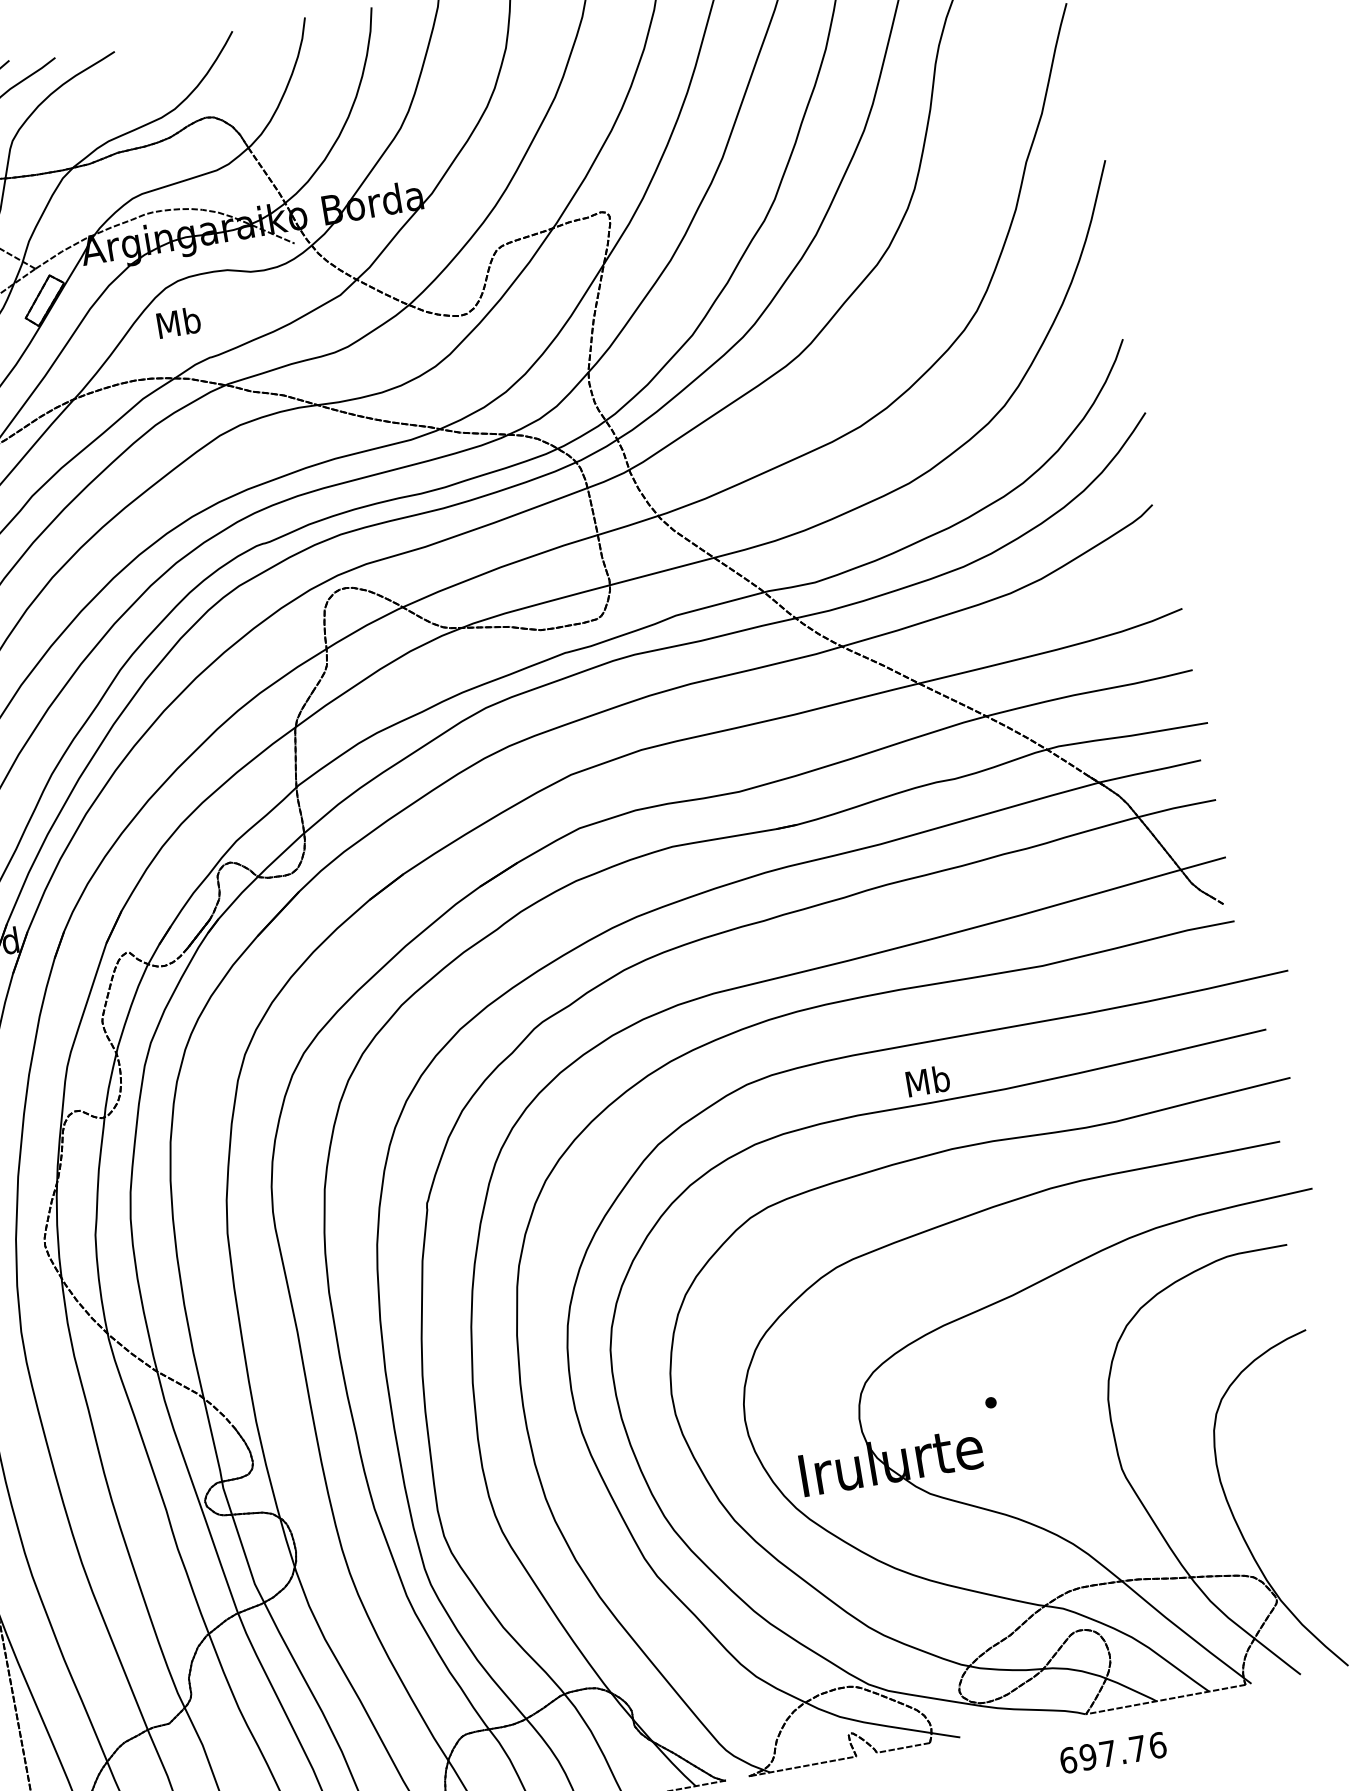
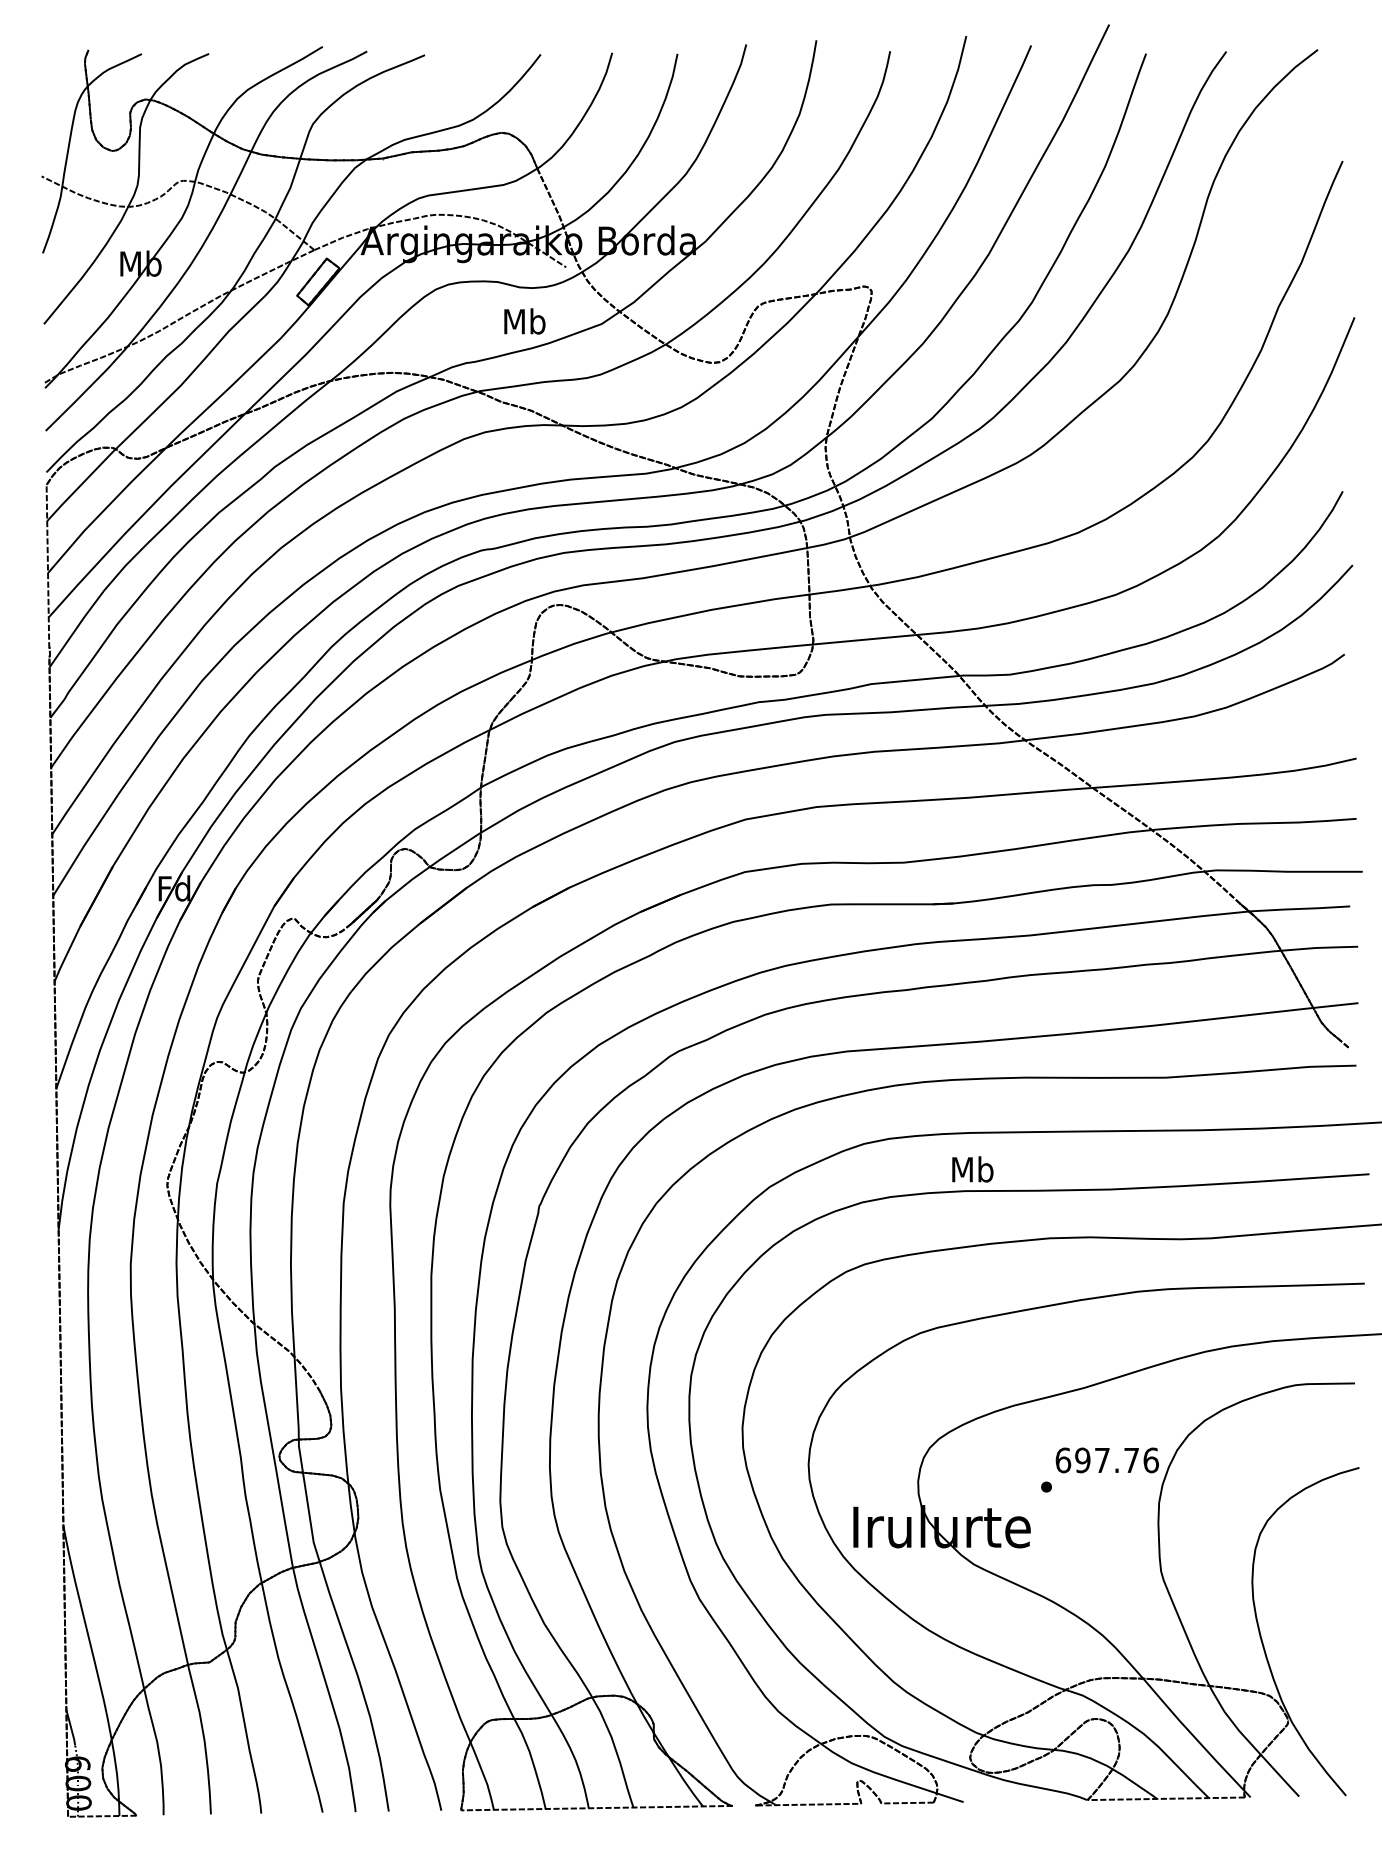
text: (178, 322) -> (524, 321), moved
text: (927, 1081) -> (972, 1169), moved
text: (1112, 1753) -> (1106, 1460), moved

